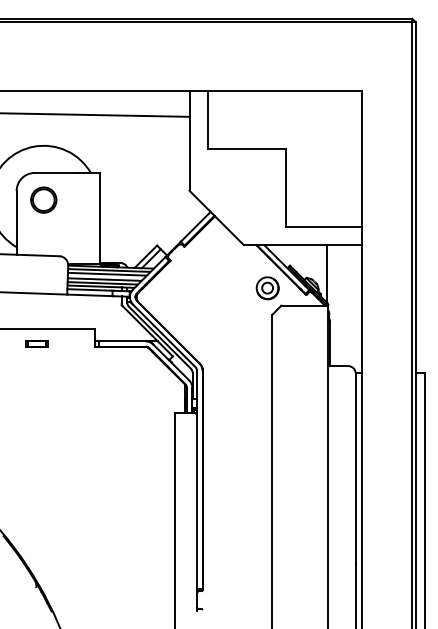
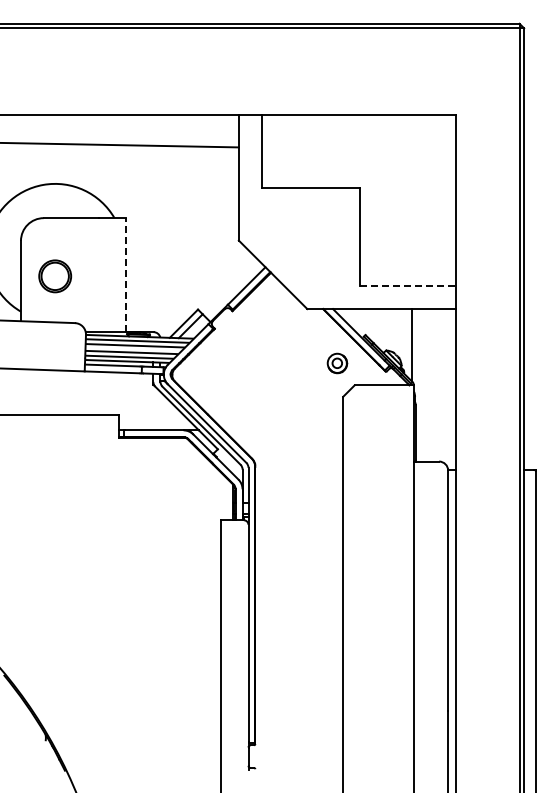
part: (44, 200) -> (55, 276), moved
line: (99, 217) -> (125, 274), solid -> dashed
line: (323, 227) -> (407, 286), solid -> dashed
part: (267, 288) -> (337, 363), size x0.7
part: (36, 343) -> (46, 433), removed

